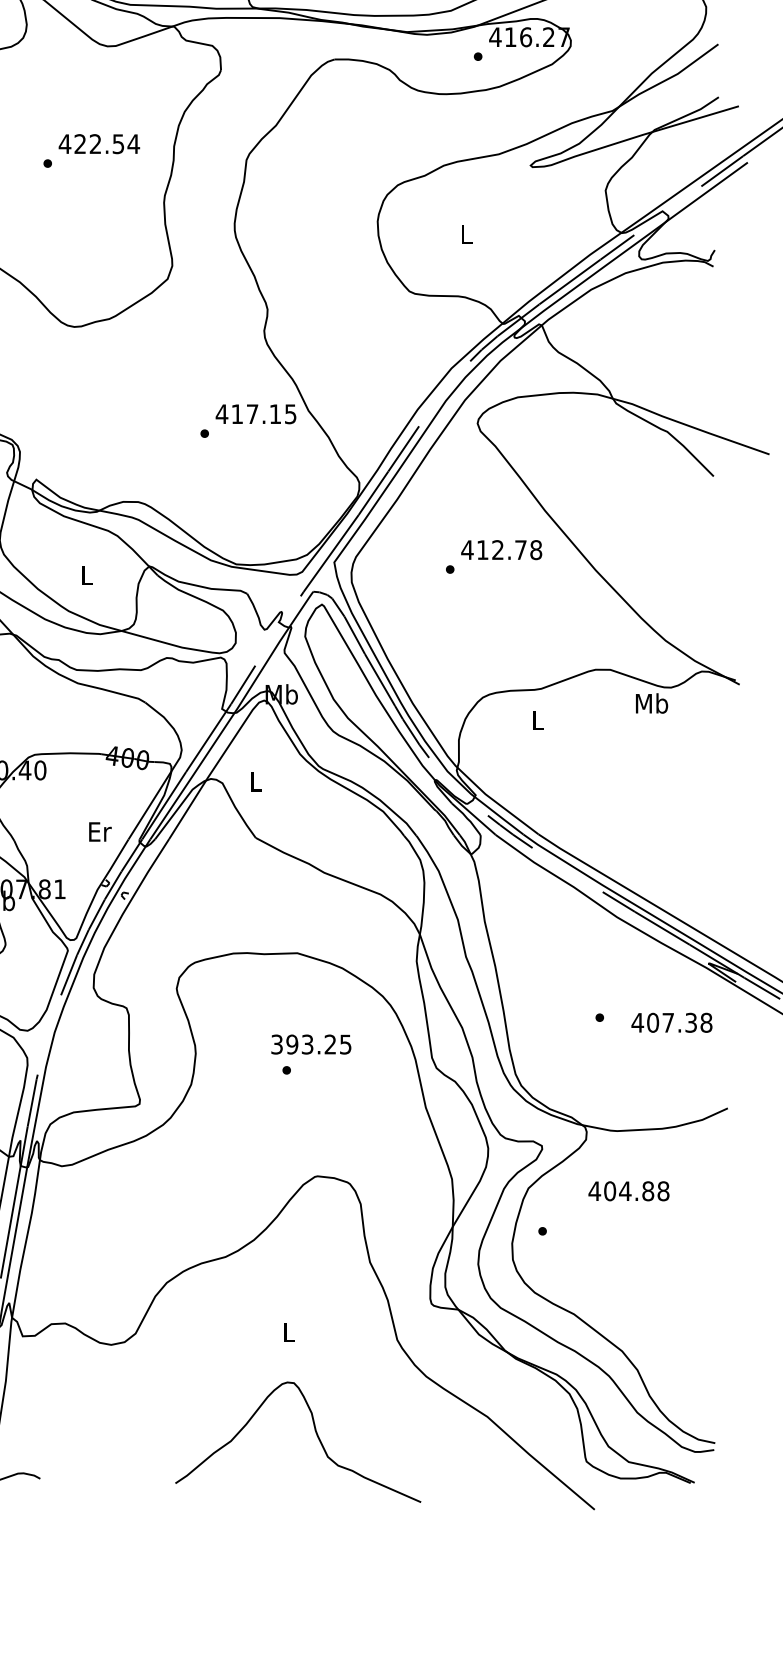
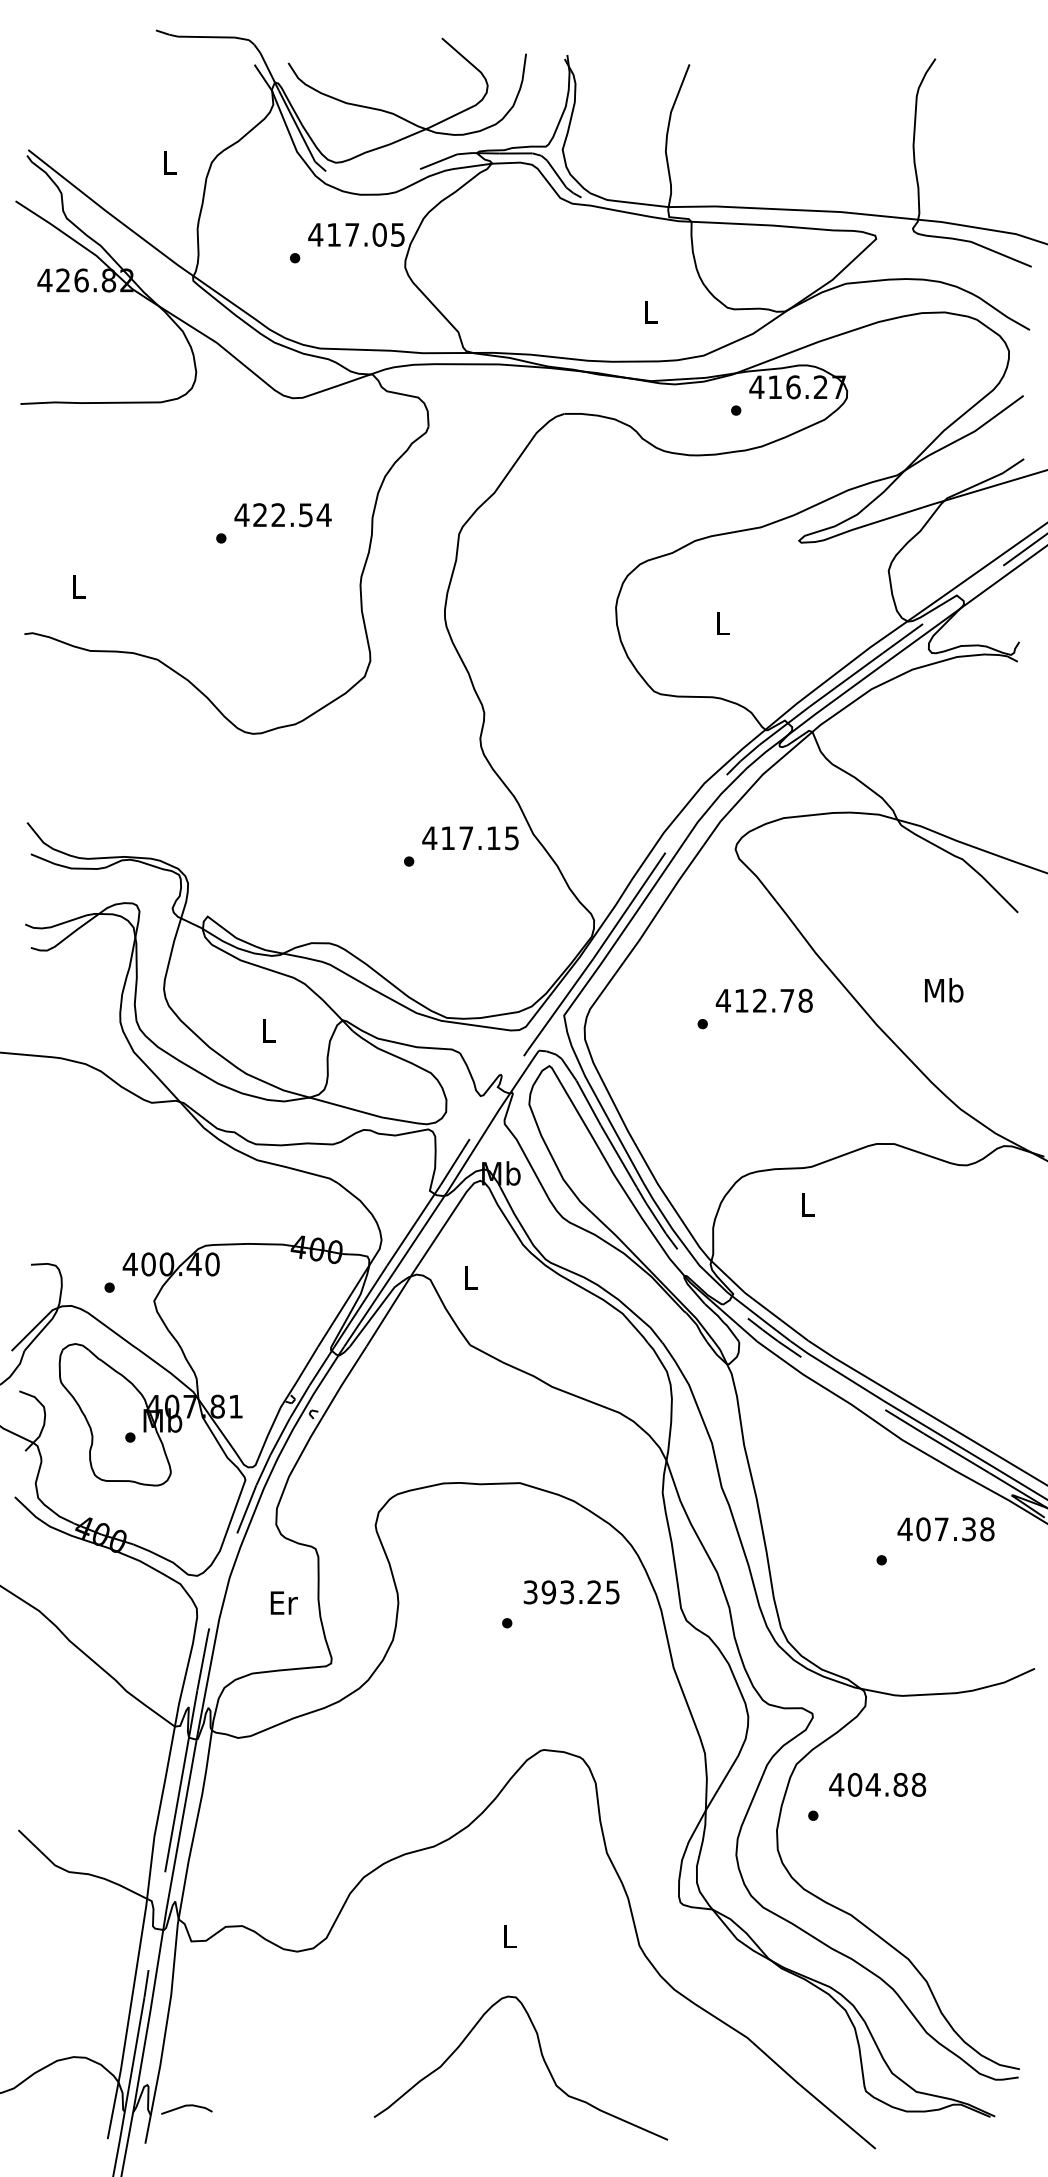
text: (652, 703) -> (944, 990), moved
text: (99, 831) -> (283, 1602), moved
text: (671, 1022) -> (945, 1529), moved
text: (311, 1044) -> (571, 1592), moved
text: (628, 1190) -> (877, 1784), moved

